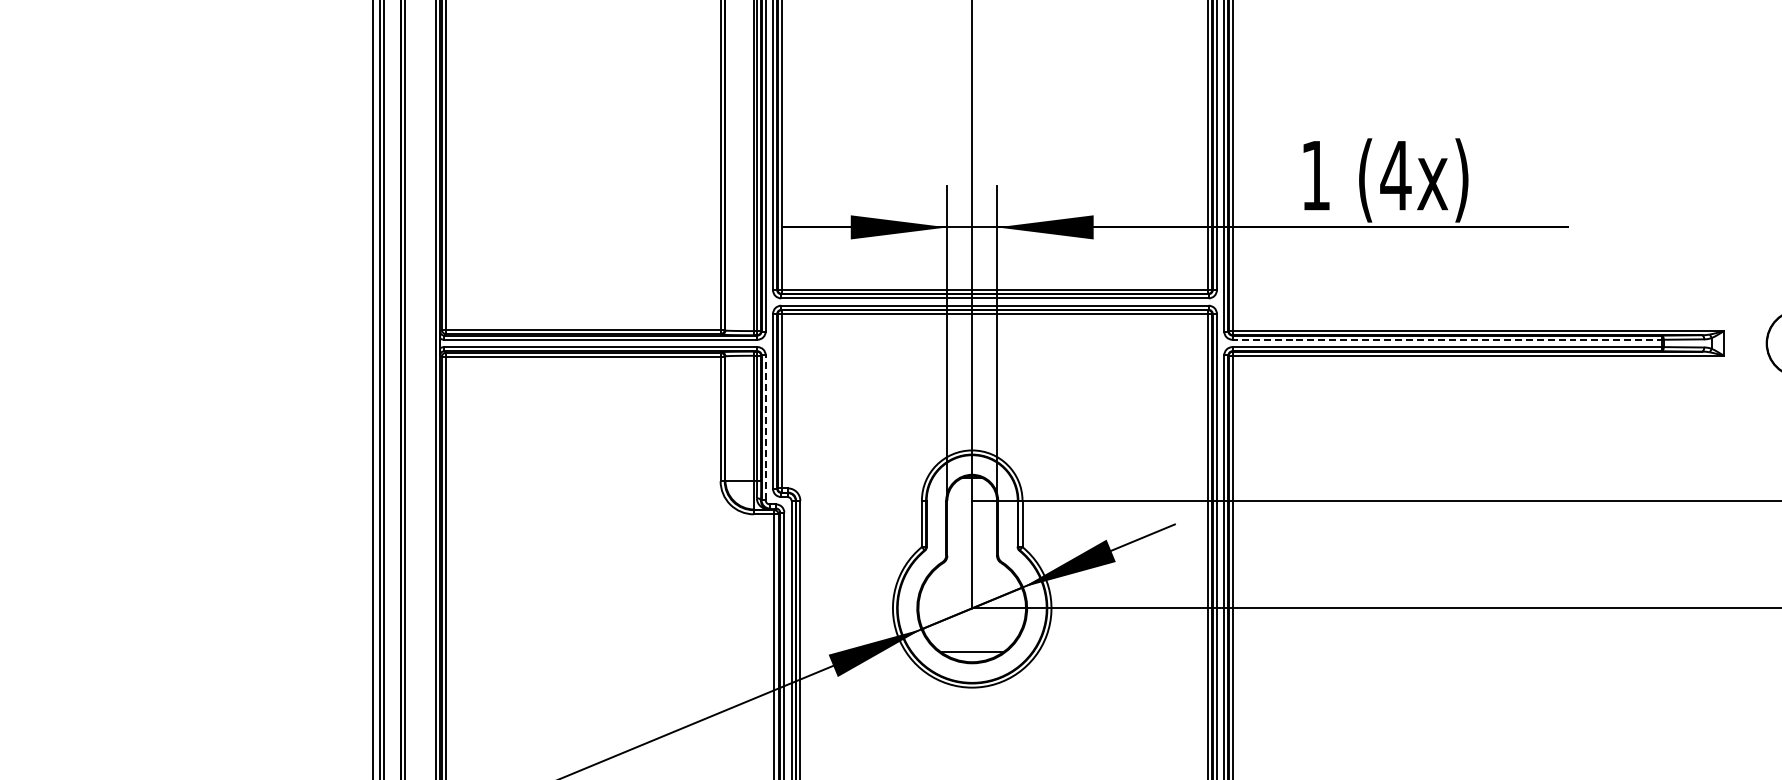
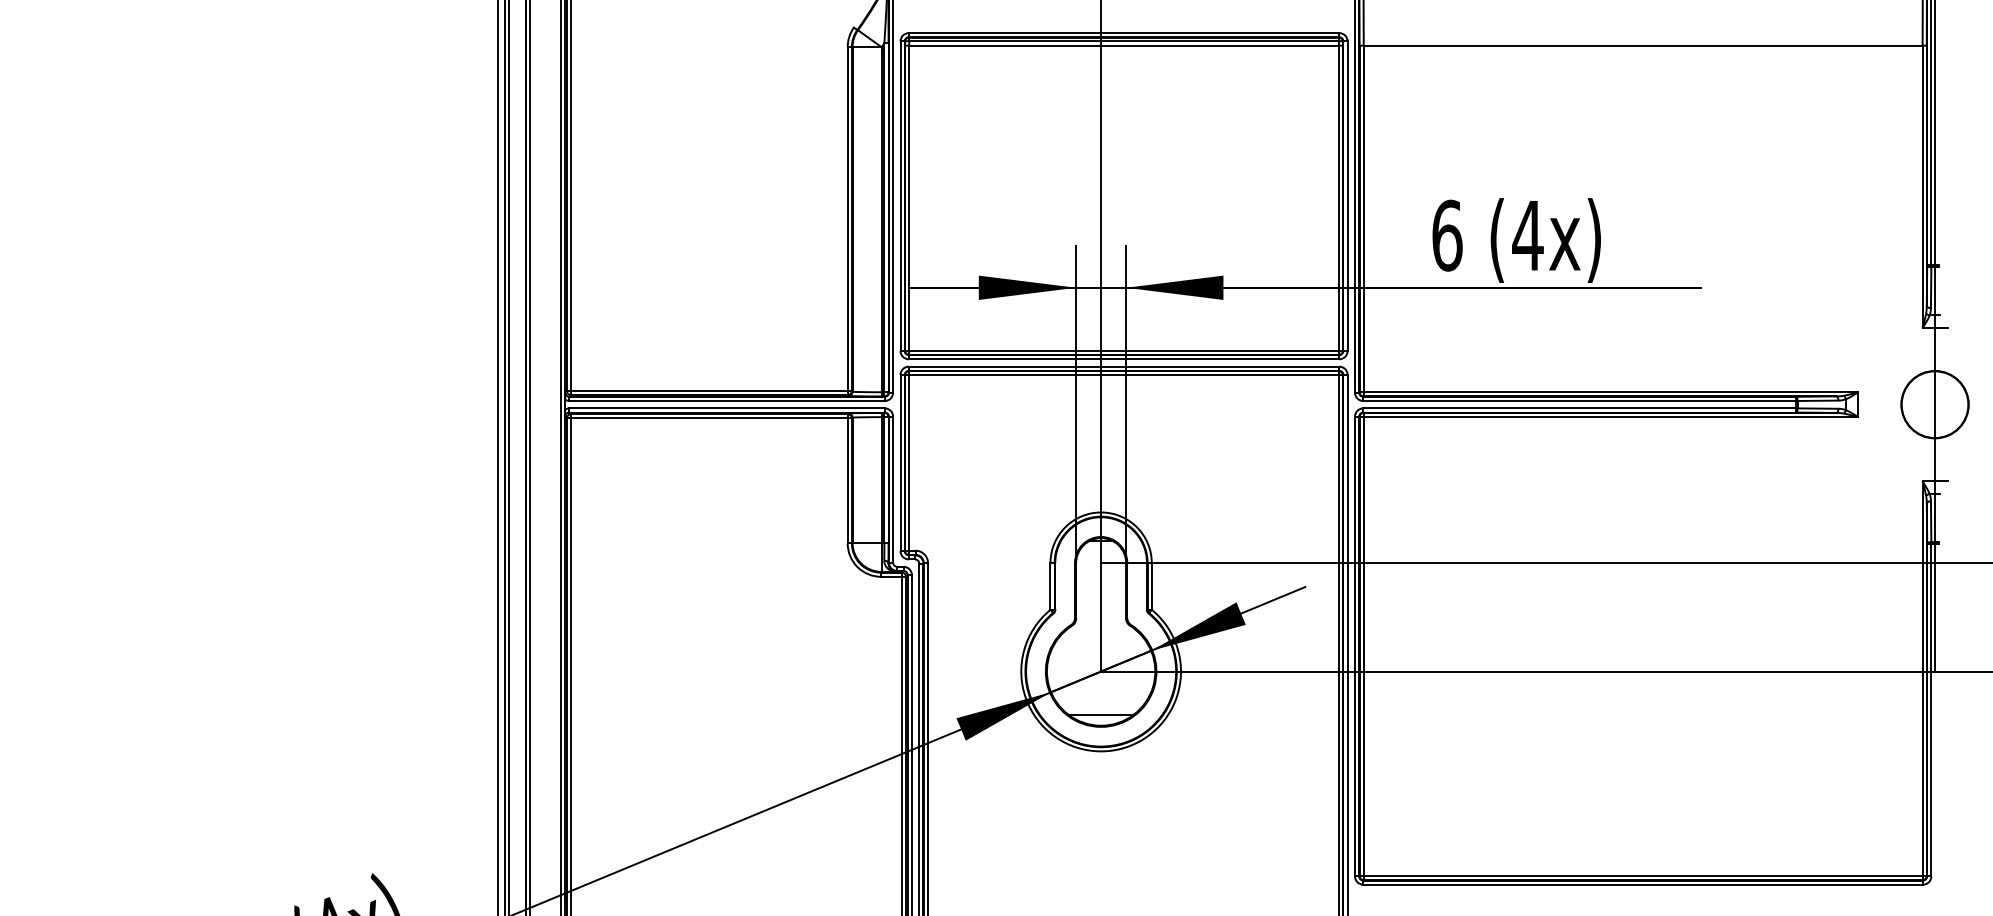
text: (1316, 175) -> (1447, 235), 1 -> 6
line: (1448, 340) -> (1580, 401), dashed -> solid
line: (766, 427) -> (893, 489), dashed -> solid

